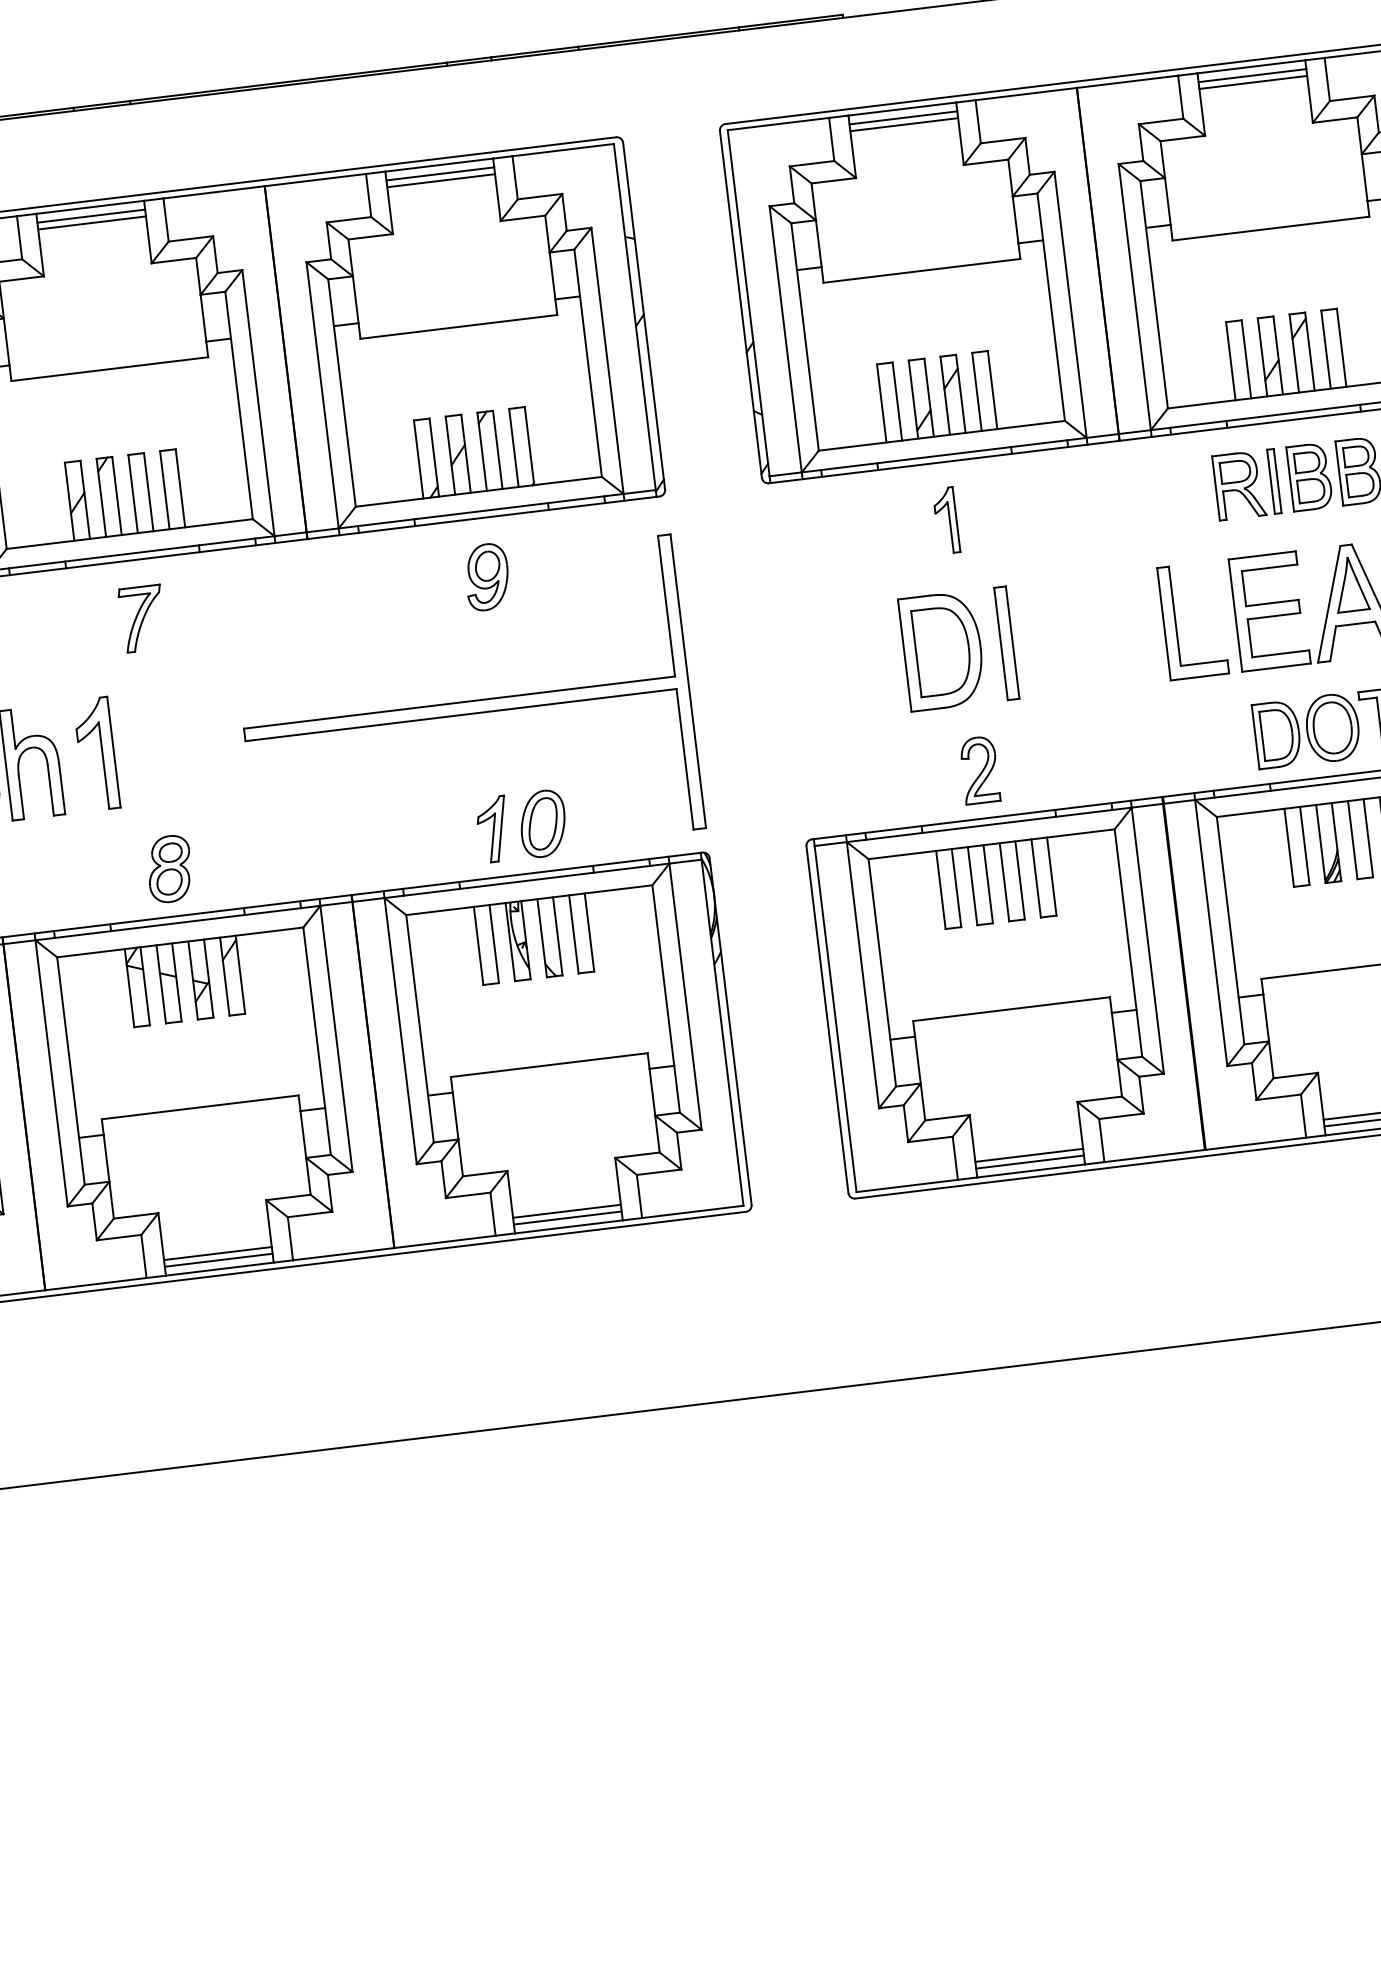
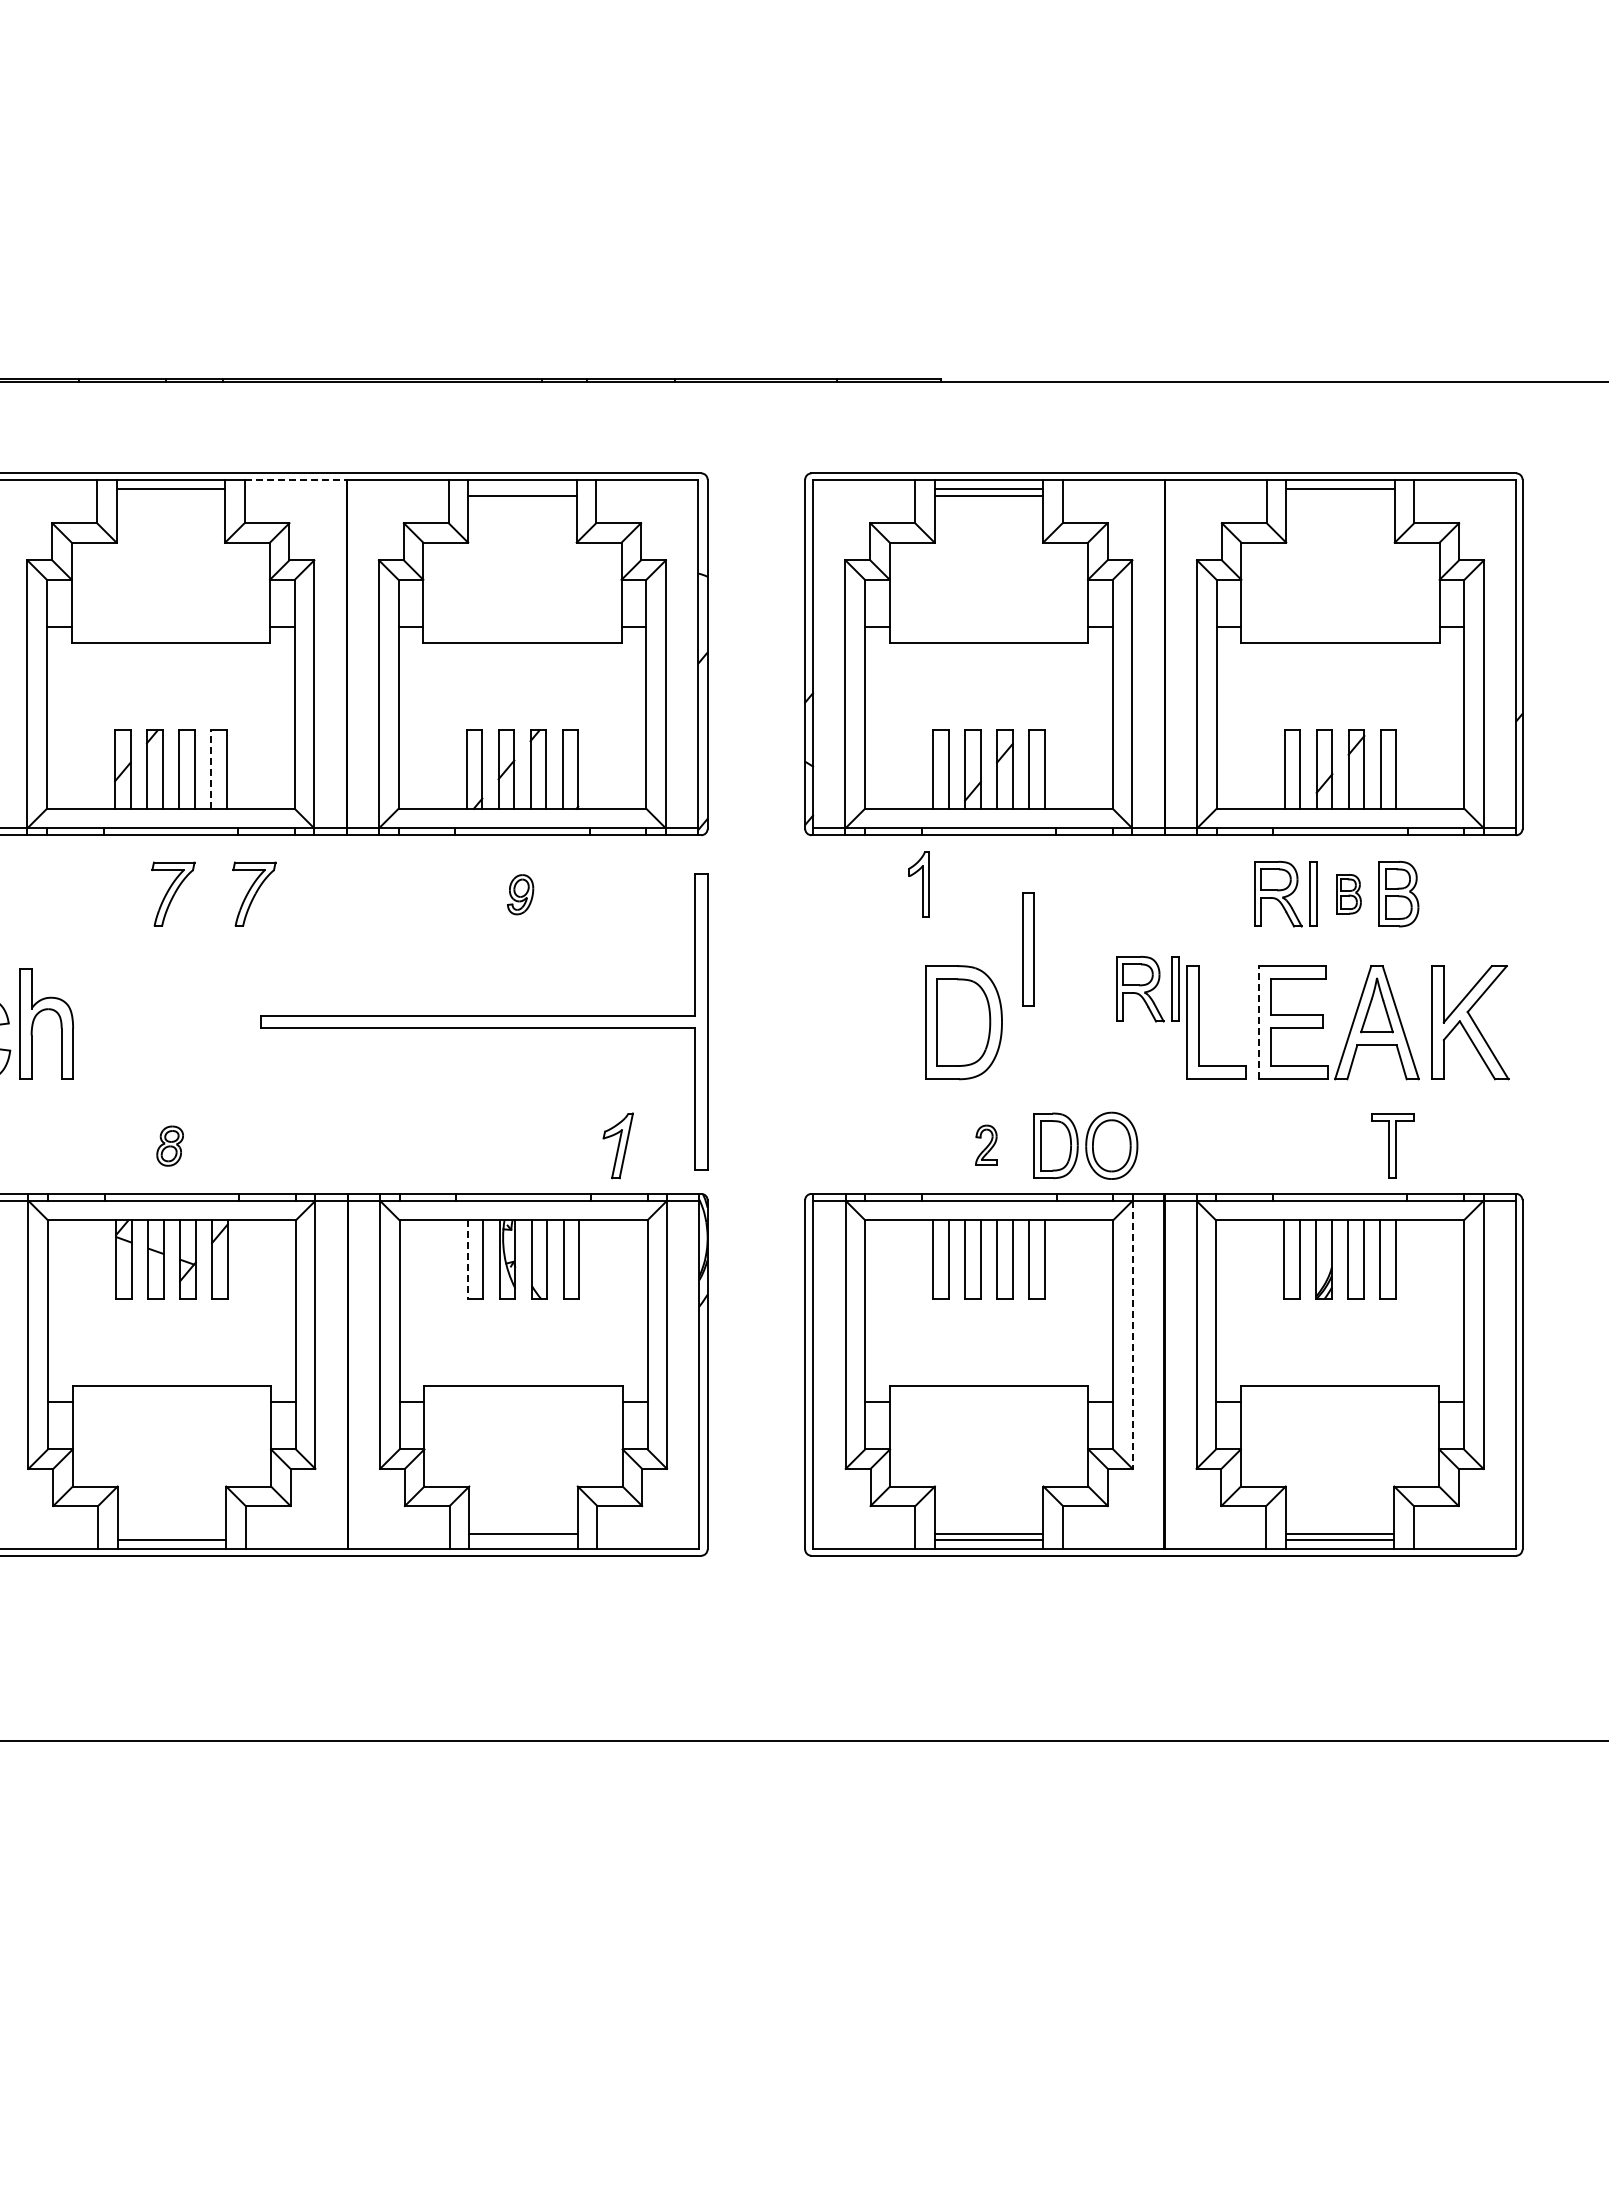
line: (1253, 82) -> (1340, 495), removed
line: (440, 173) -> (522, 488), removed
line: (214, 191) -> (296, 479), solid -> dashed
line: (91, 223) -> (170, 495), removed
part: (1309, 477) -> (1348, 894), size x0.6
line: (164, 490) -> (210, 769), solid -> dashed
part: (945, 520) -> (918, 884), moved
part: (487, 577) -> (520, 894), size x0.6
part: (1121, 596) -> (1147, 989), added
part: (222, 608) -> (254, 893), added
line: (1235, 615) -> (1258, 1022), solid -> dashed
part: (1006, 643) -> (1028, 949), moved
part: (1306, 730) -> (1085, 1145), moved
part: (96, 754) -> (111, 1023), removed
part: (979, 769) -> (986, 1144), size x0.6
part: (543, 823) -> (546, 1145), removed
part: (492, 829) -> (617, 1145), moved
part: (168, 868) -> (169, 1145), size x0.6
line: (1147, 941) -> (1132, 1335), solid -> dashed
line: (478, 946) -> (467, 1260), solid -> dashed
line: (567, 1218) -> (523, 1540), removed
line: (217, 1253) -> (171, 1533), removed

